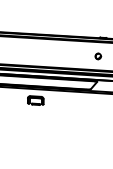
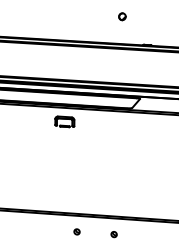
part: (98, 56) -> (122, 16), moved

